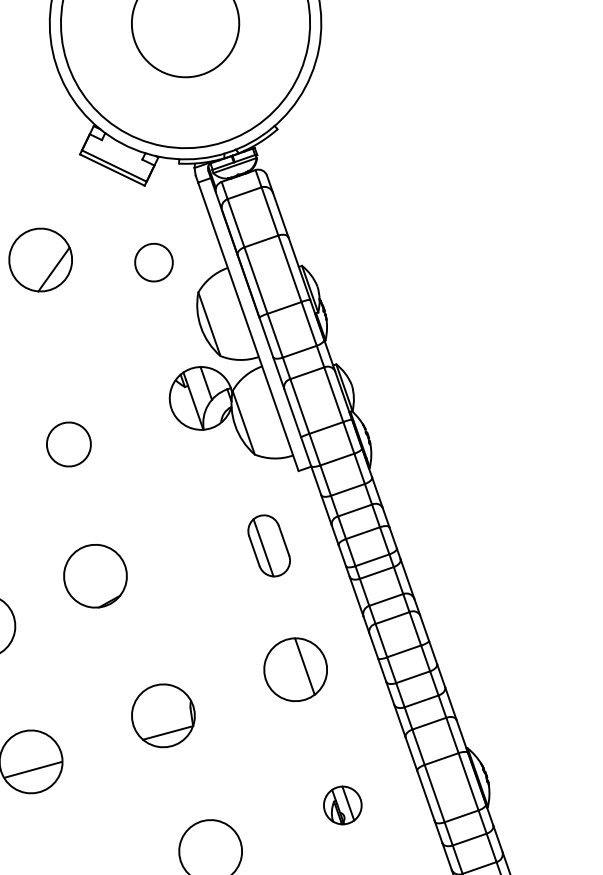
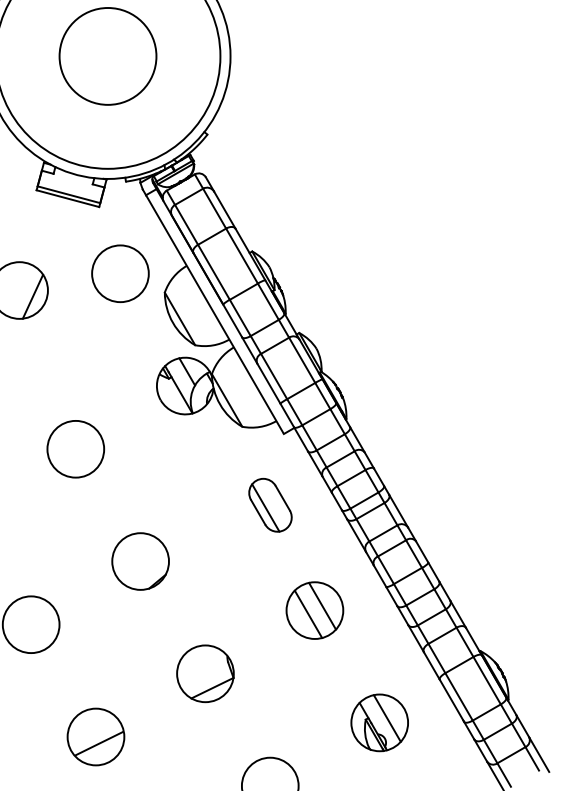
circle: (154, 262) -> (120, 273), size x1.67
circle: (68, 443) -> (75, 448), size x1.43
part: (95, 576) -> (140, 561), moved
line: (287, 672) -> (308, 614), added
part: (342, 804) -> (379, 722), size x1.67

